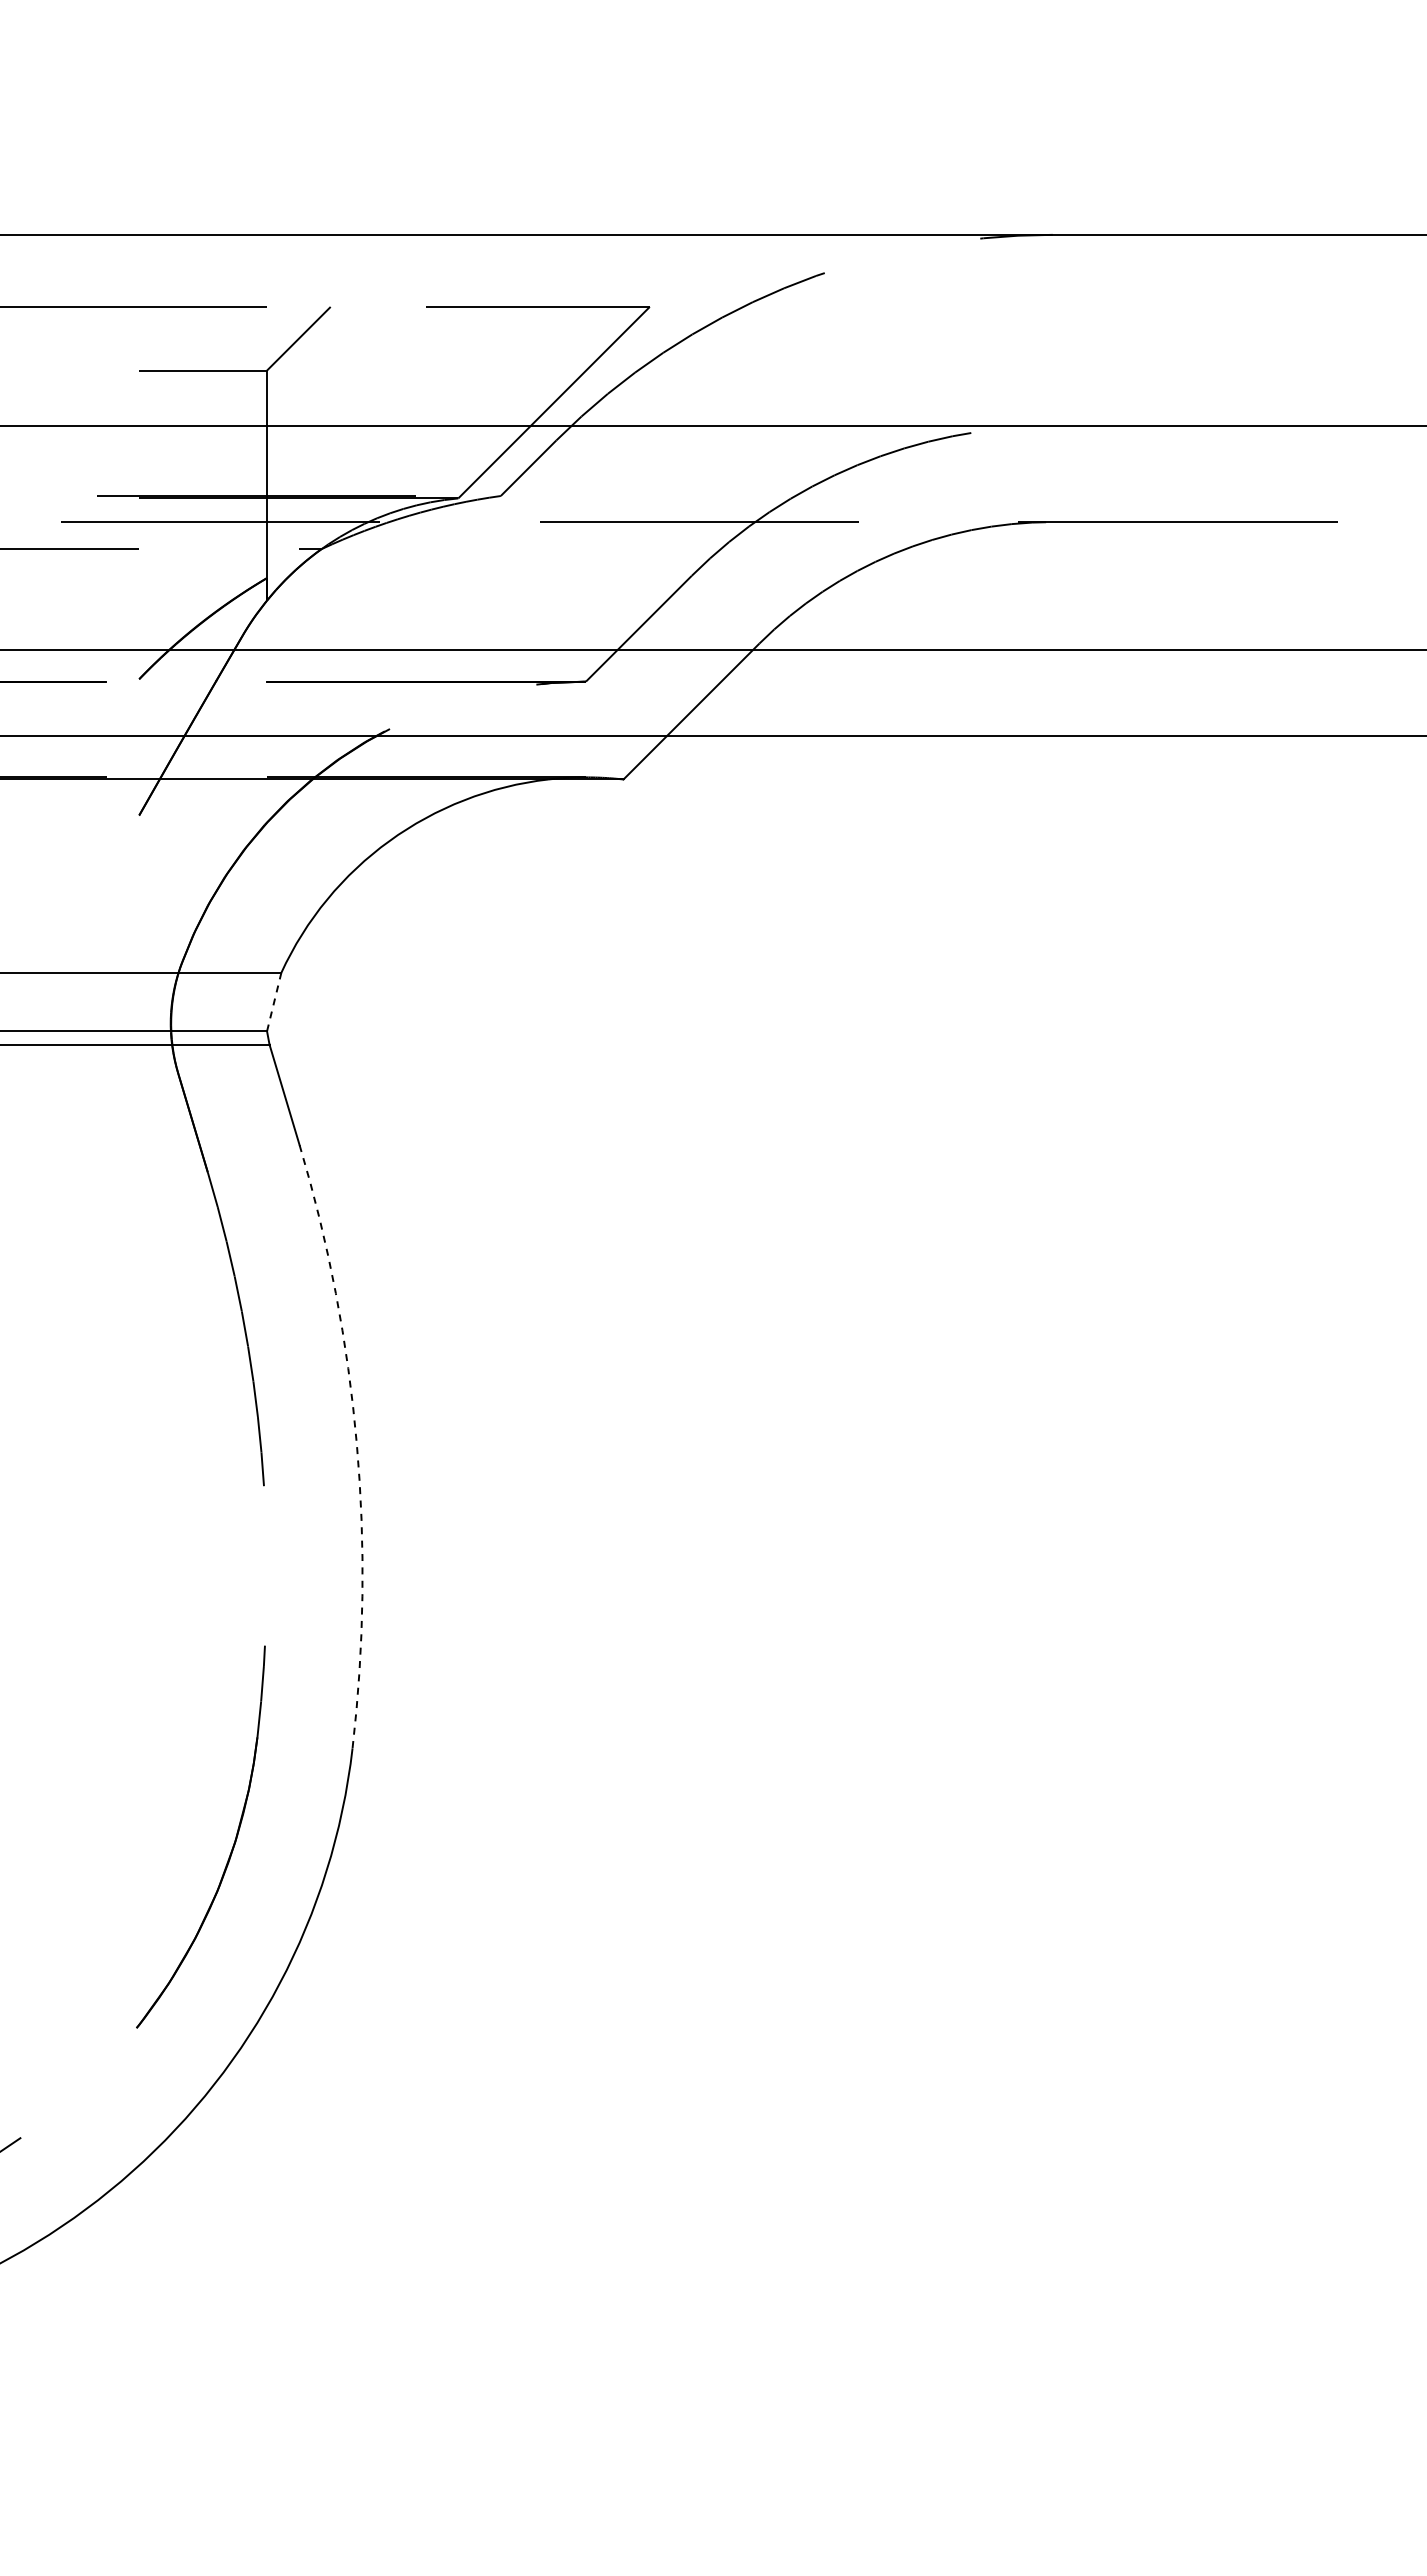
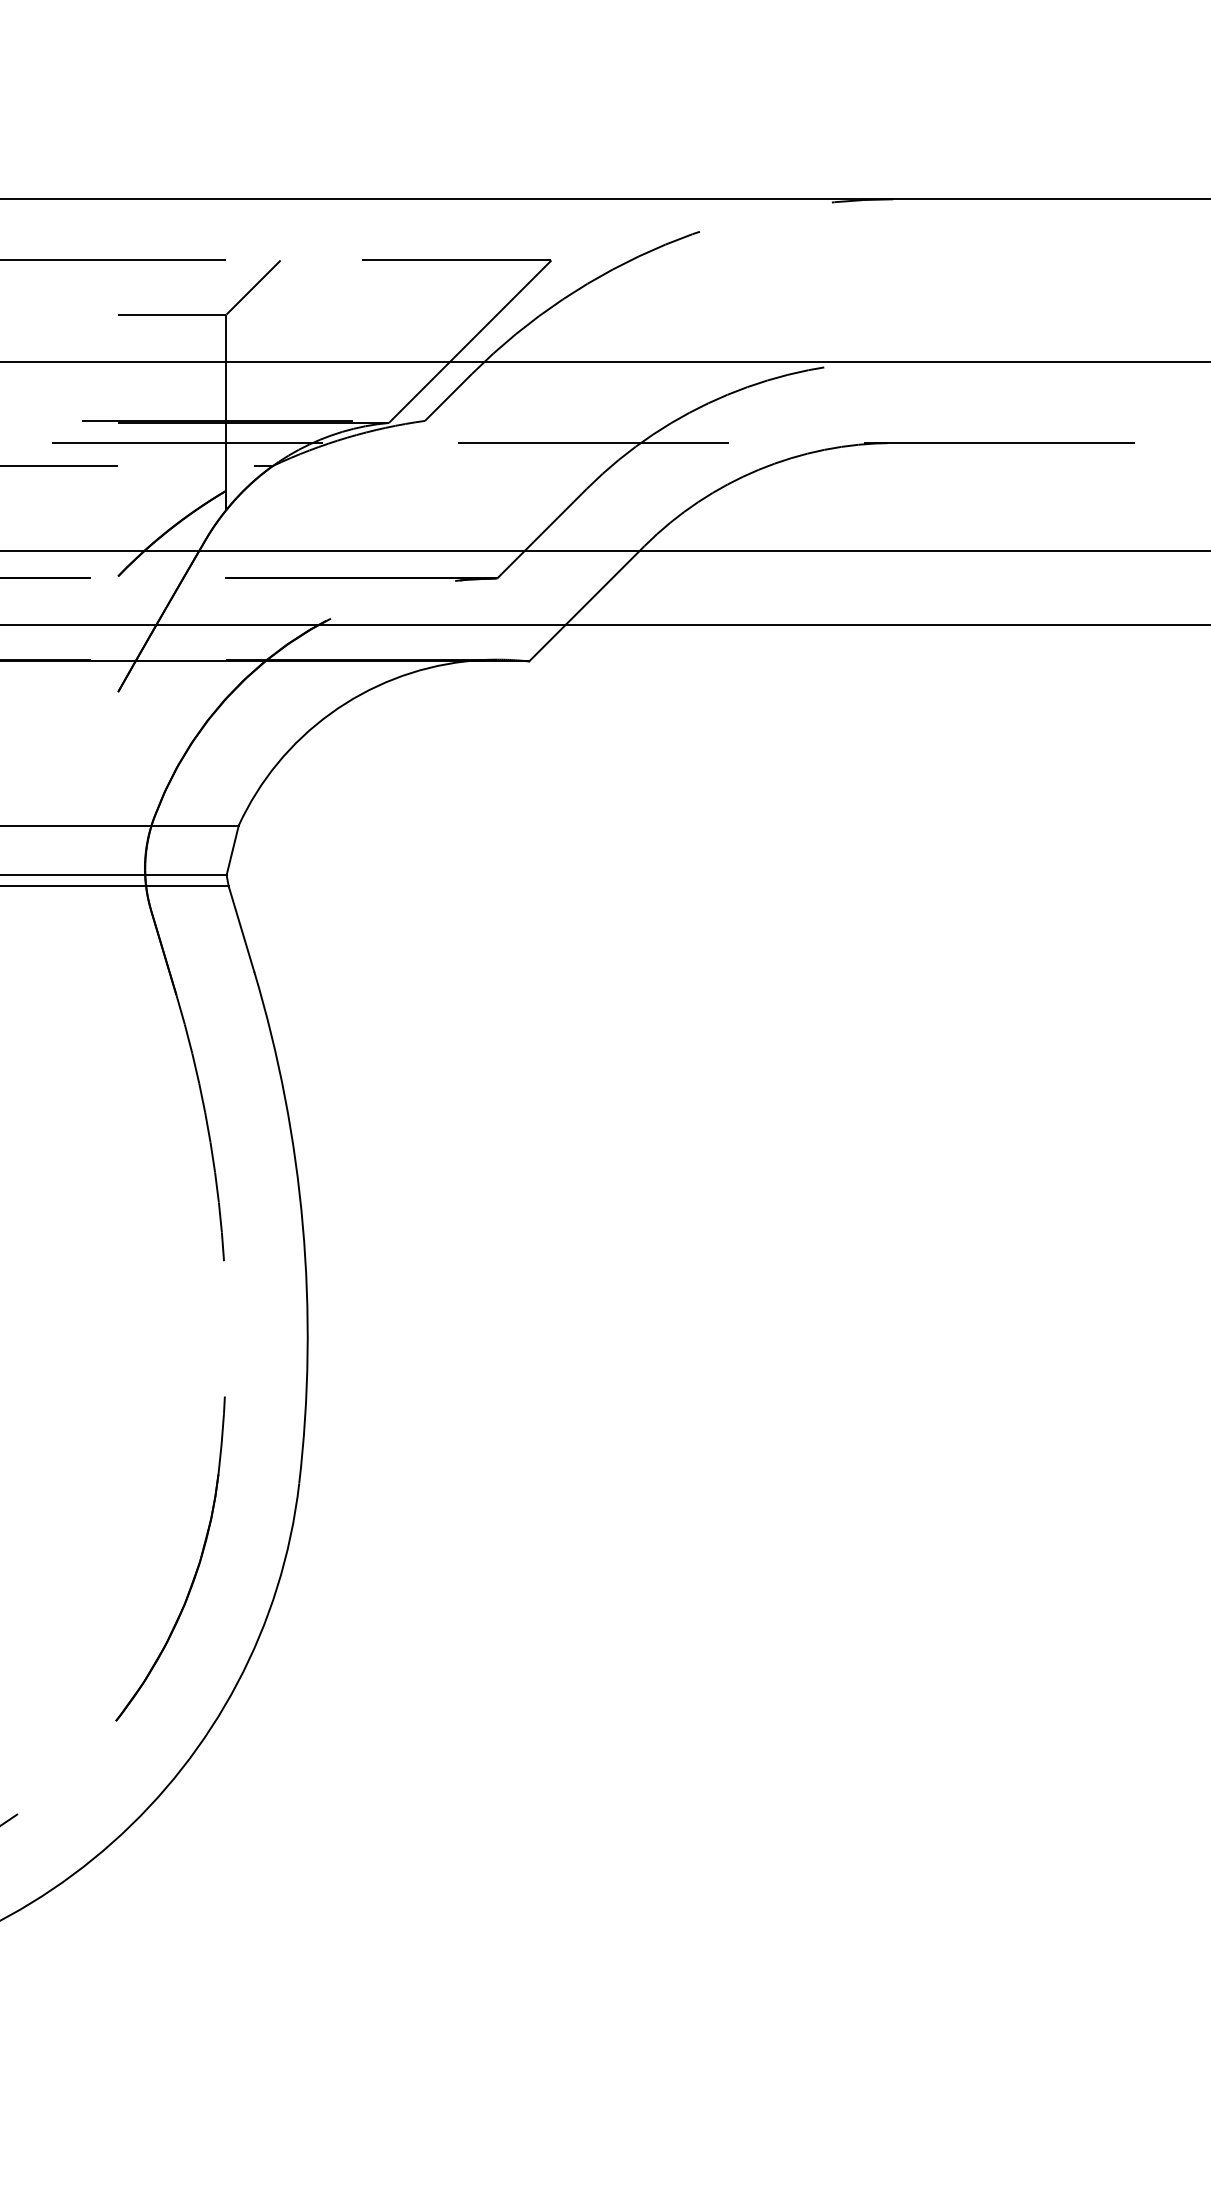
line: (274, 1001) -> (232, 849), dashed -> solid
arc: (356, 1444) -> (302, 1225), dashed -> solid

